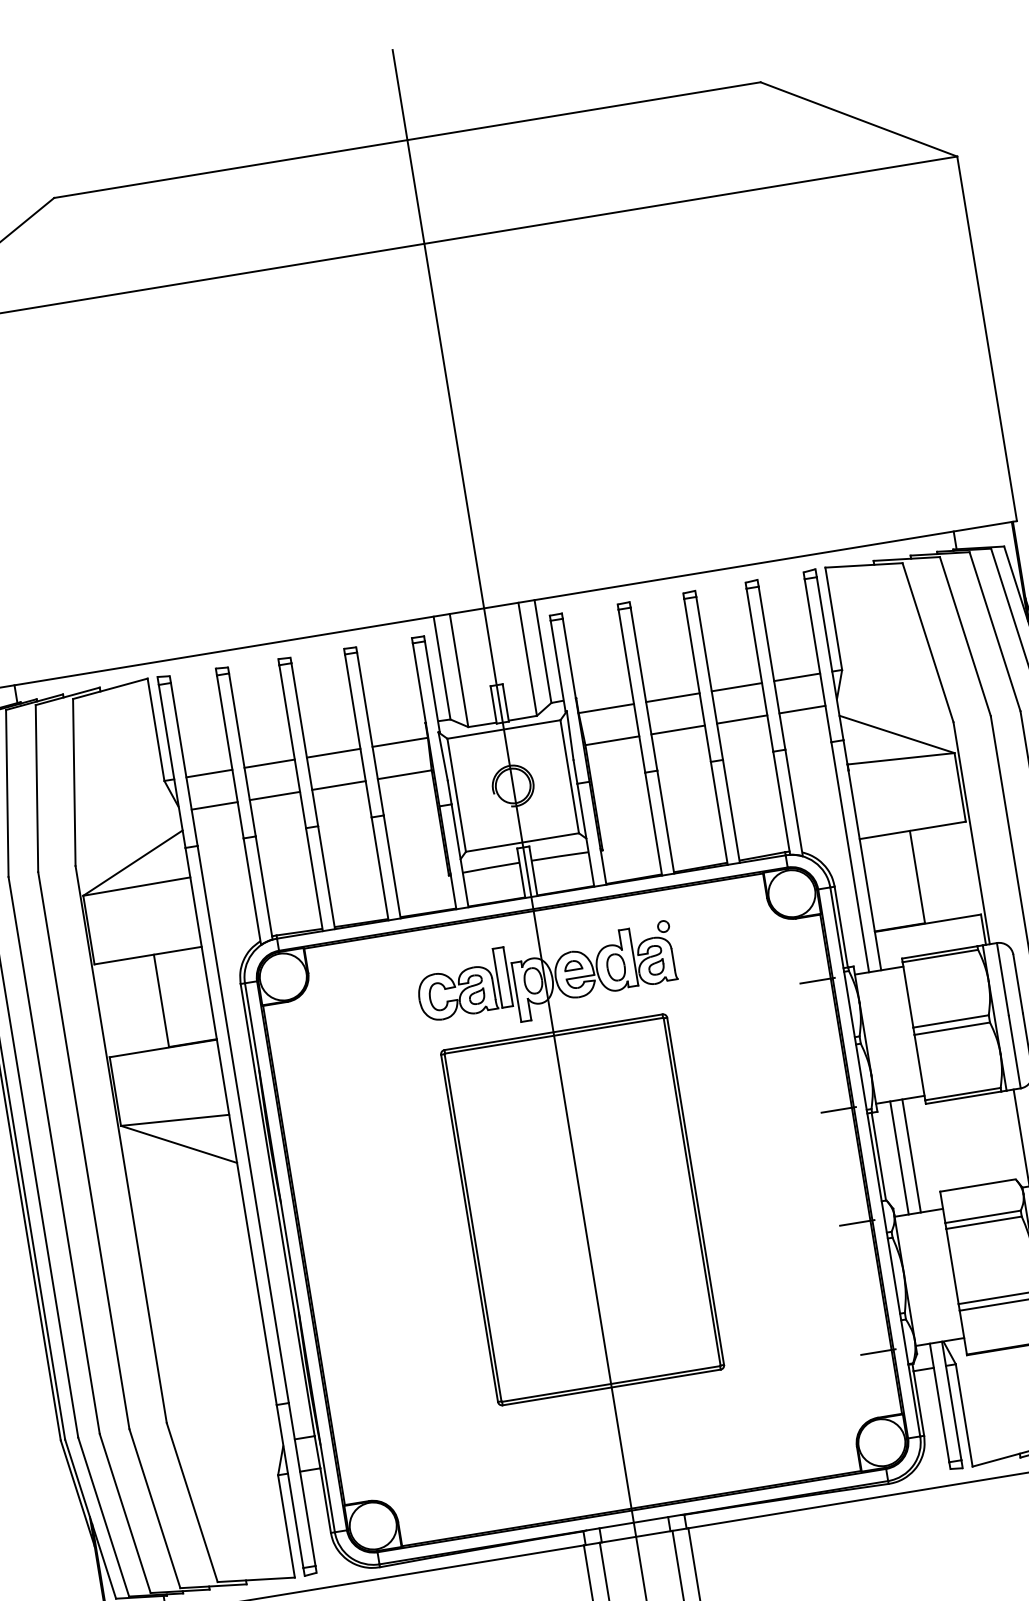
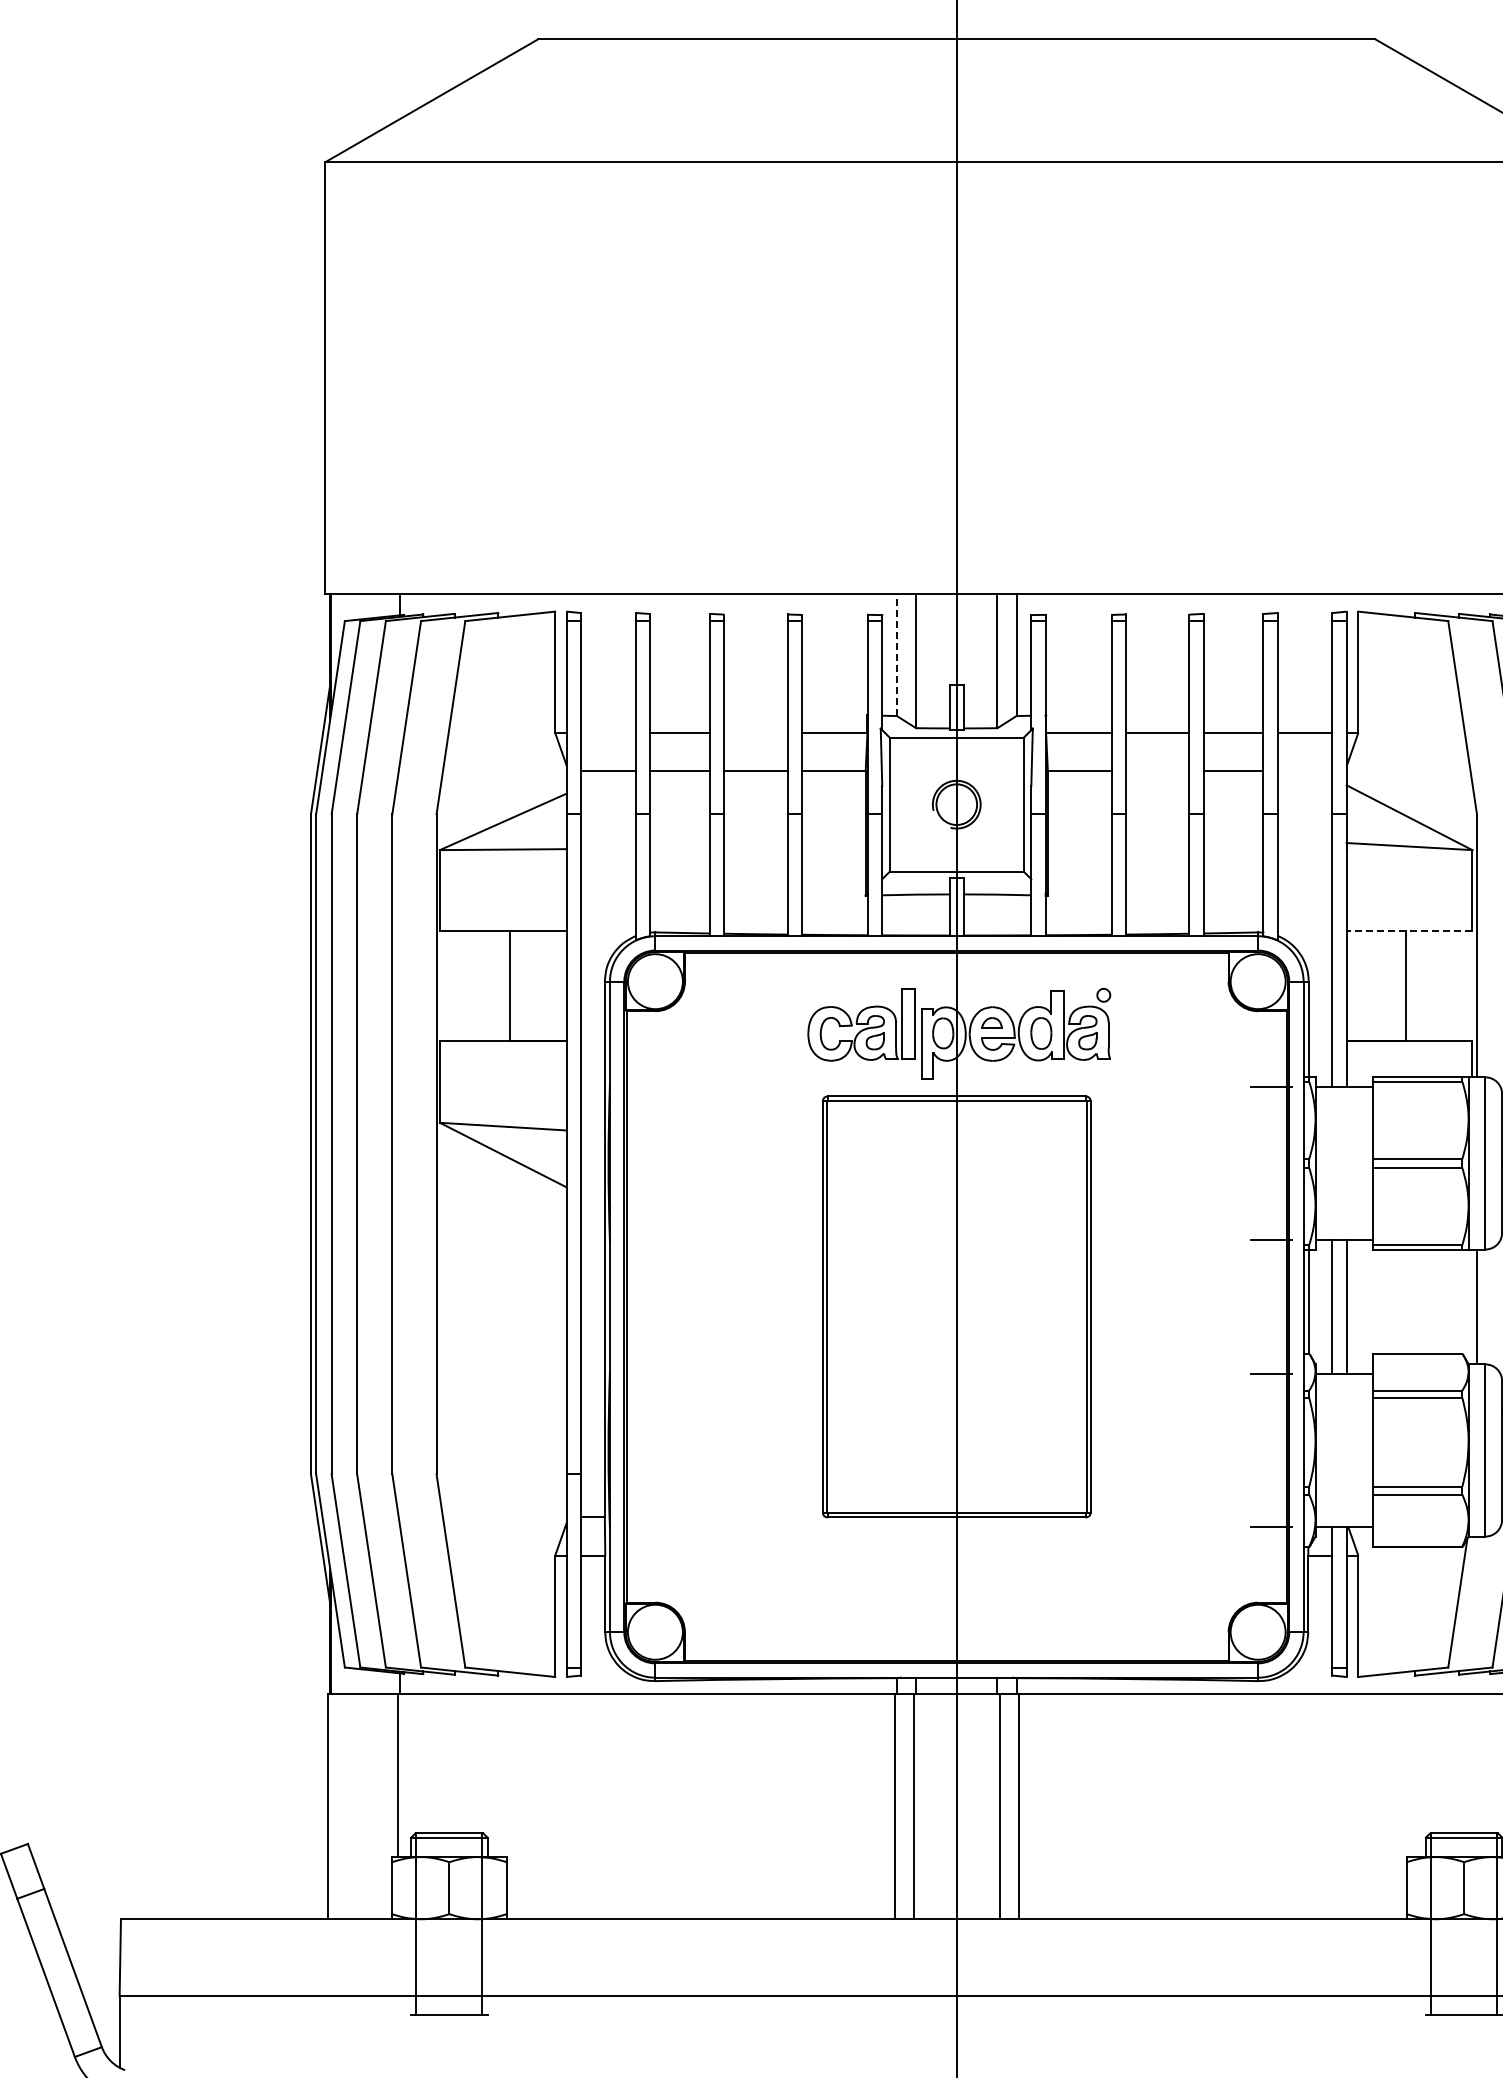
line: (441, 668) -> (896, 655), solid -> dashed
line: (802, 709) -> (1304, 771), removed
line: (677, 730) -> (1157, 771), removed
line: (333, 752) -> (755, 732), removed
line: (209, 773) -> (608, 732), removed
line: (912, 830) -> (1409, 931), solid -> dashed

